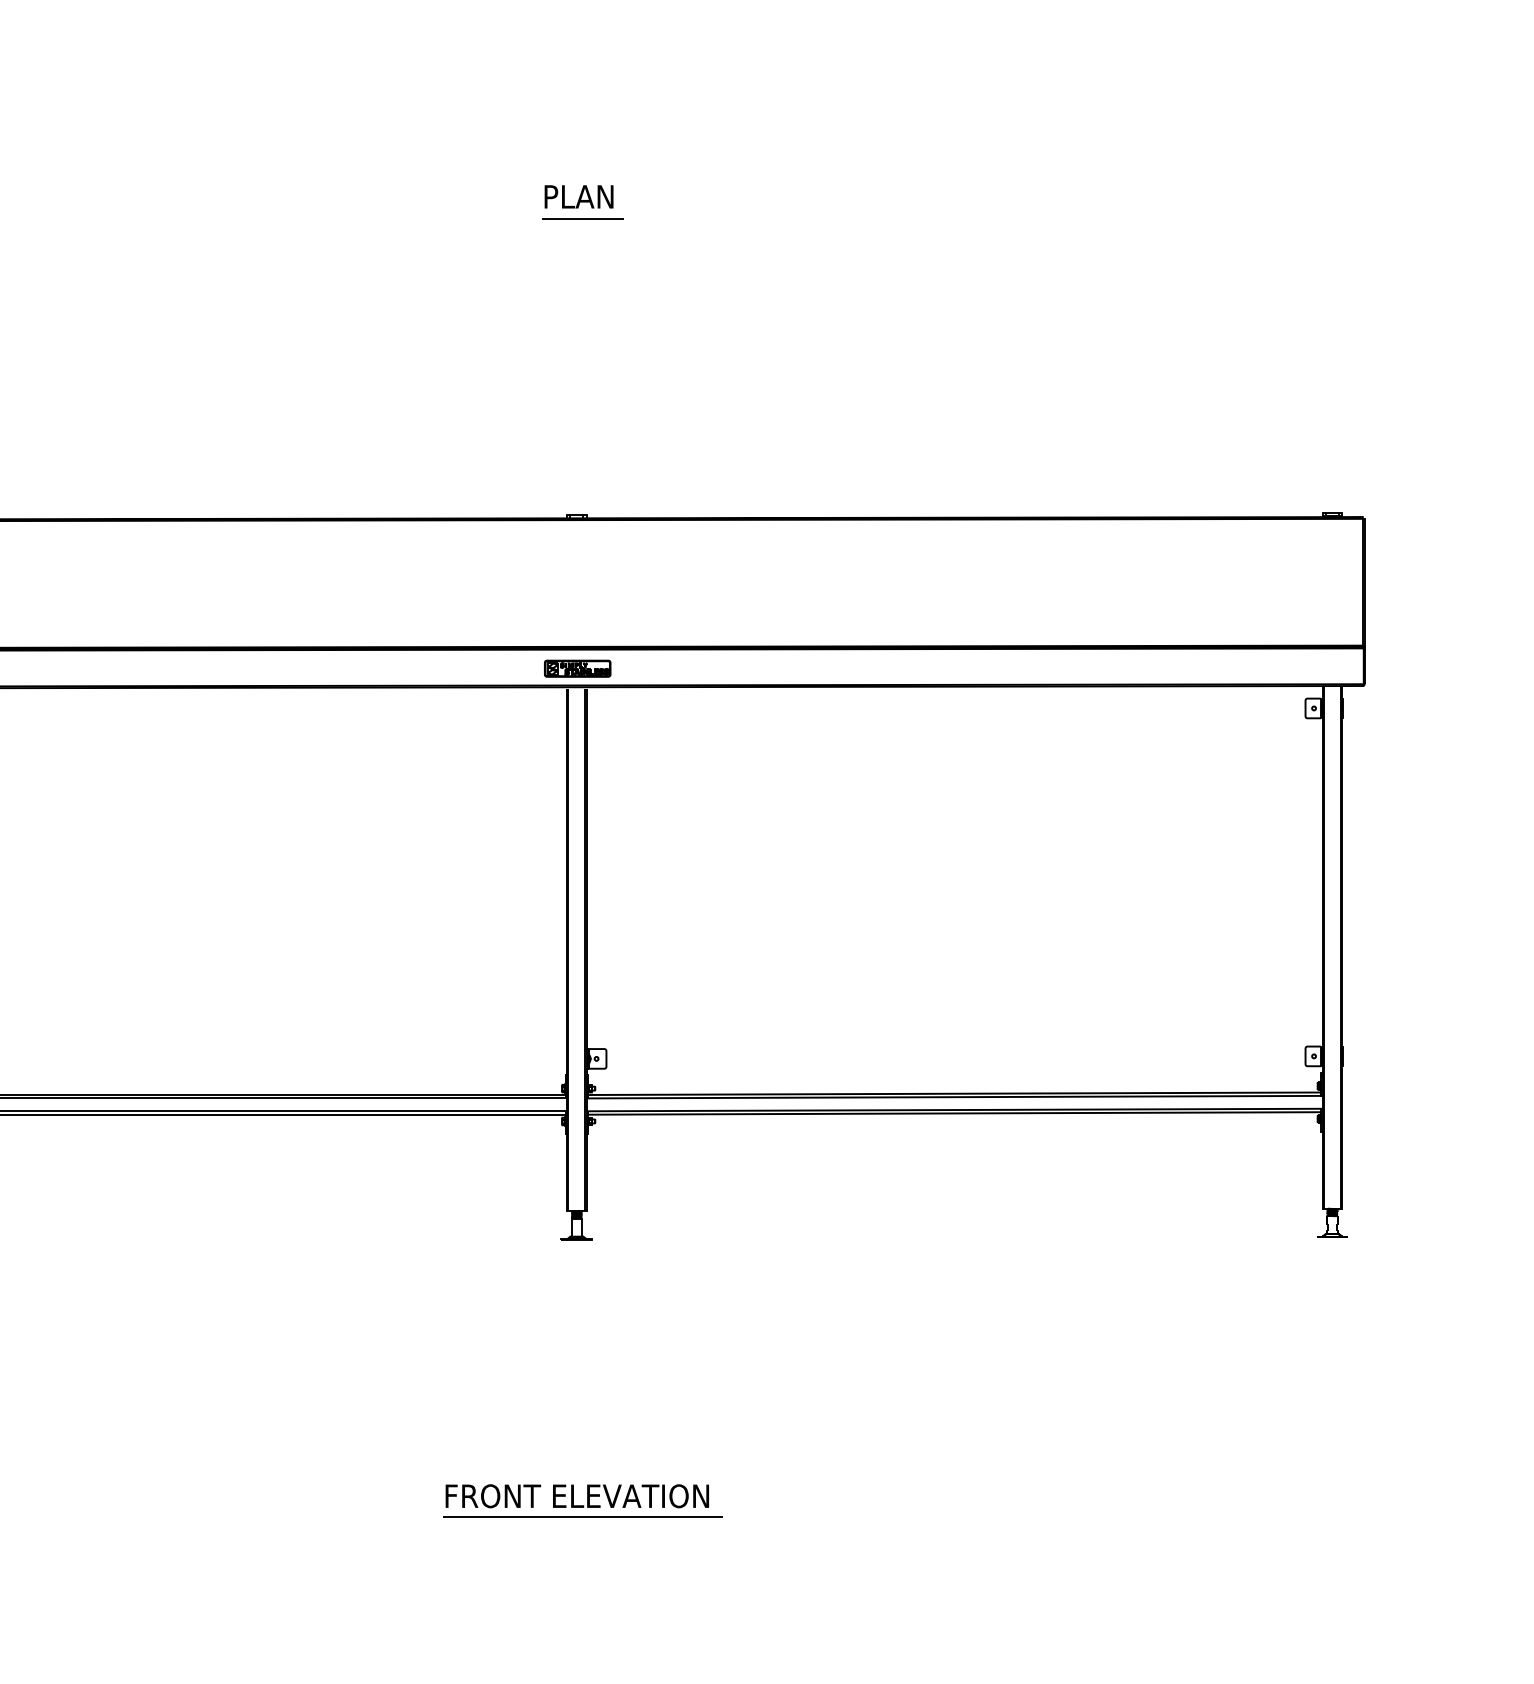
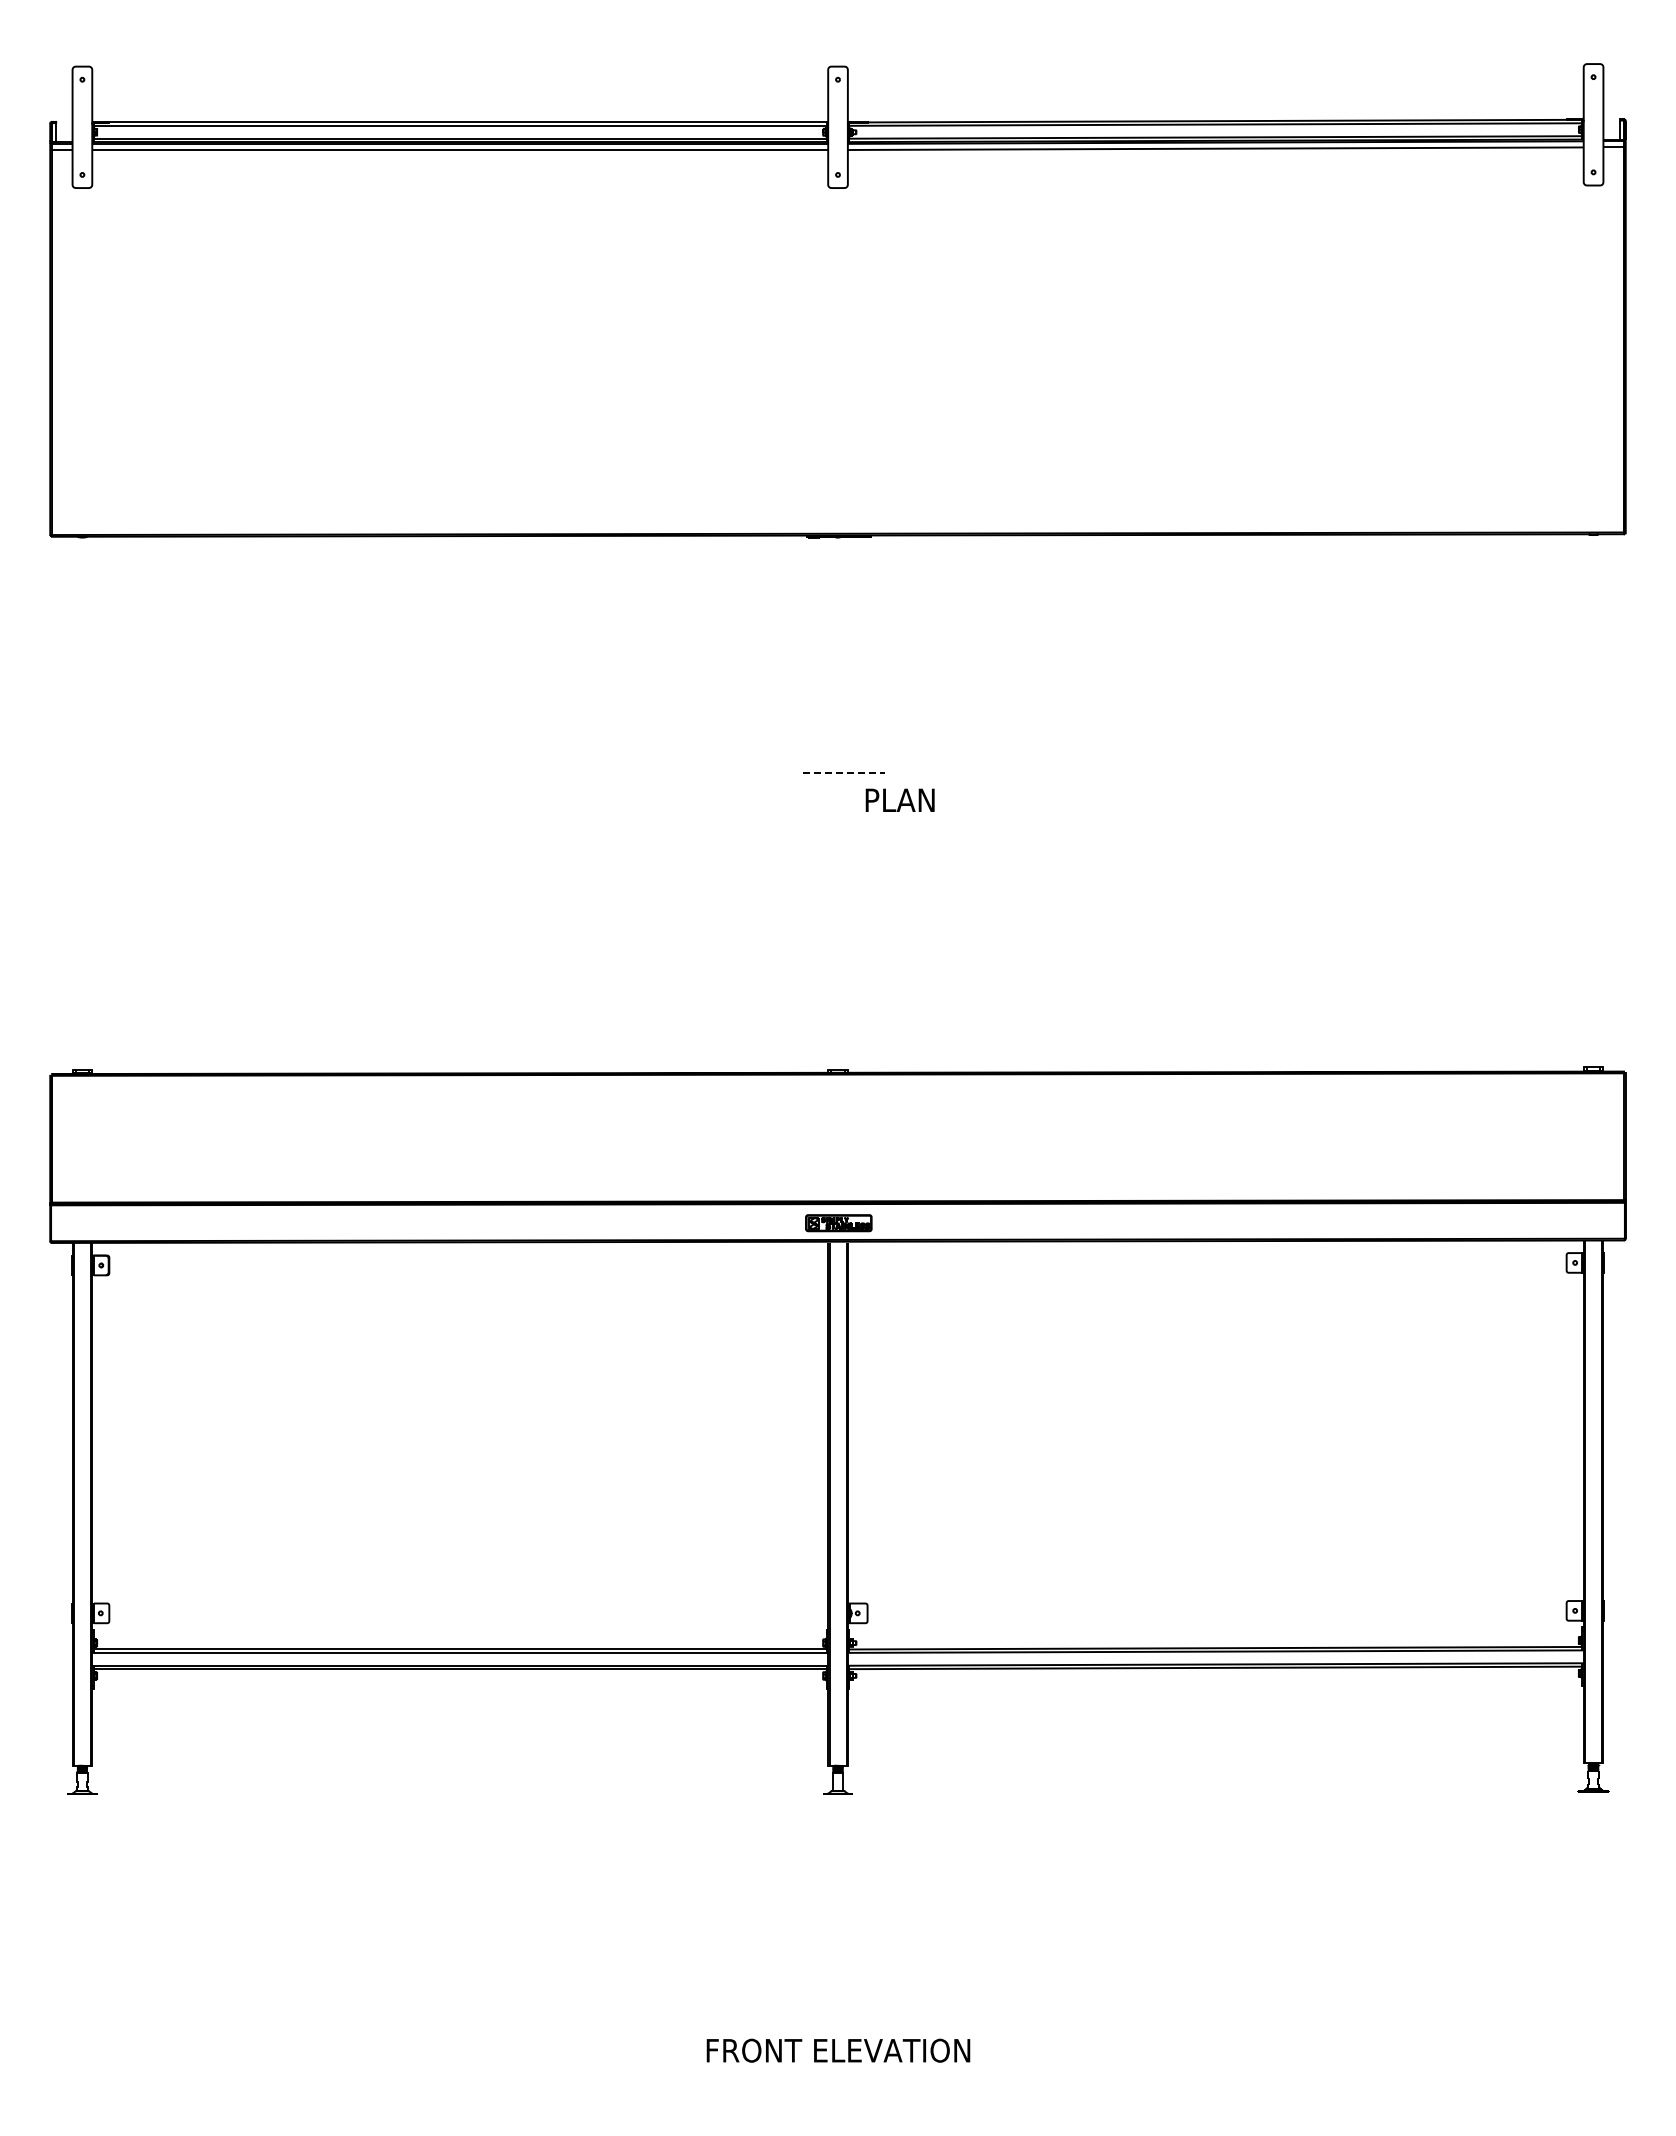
text: (578, 196) -> (899, 799), moved
line: (583, 219) -> (844, 773), solid -> dashed
line: (582, 1517) -> (843, 2071), removed

